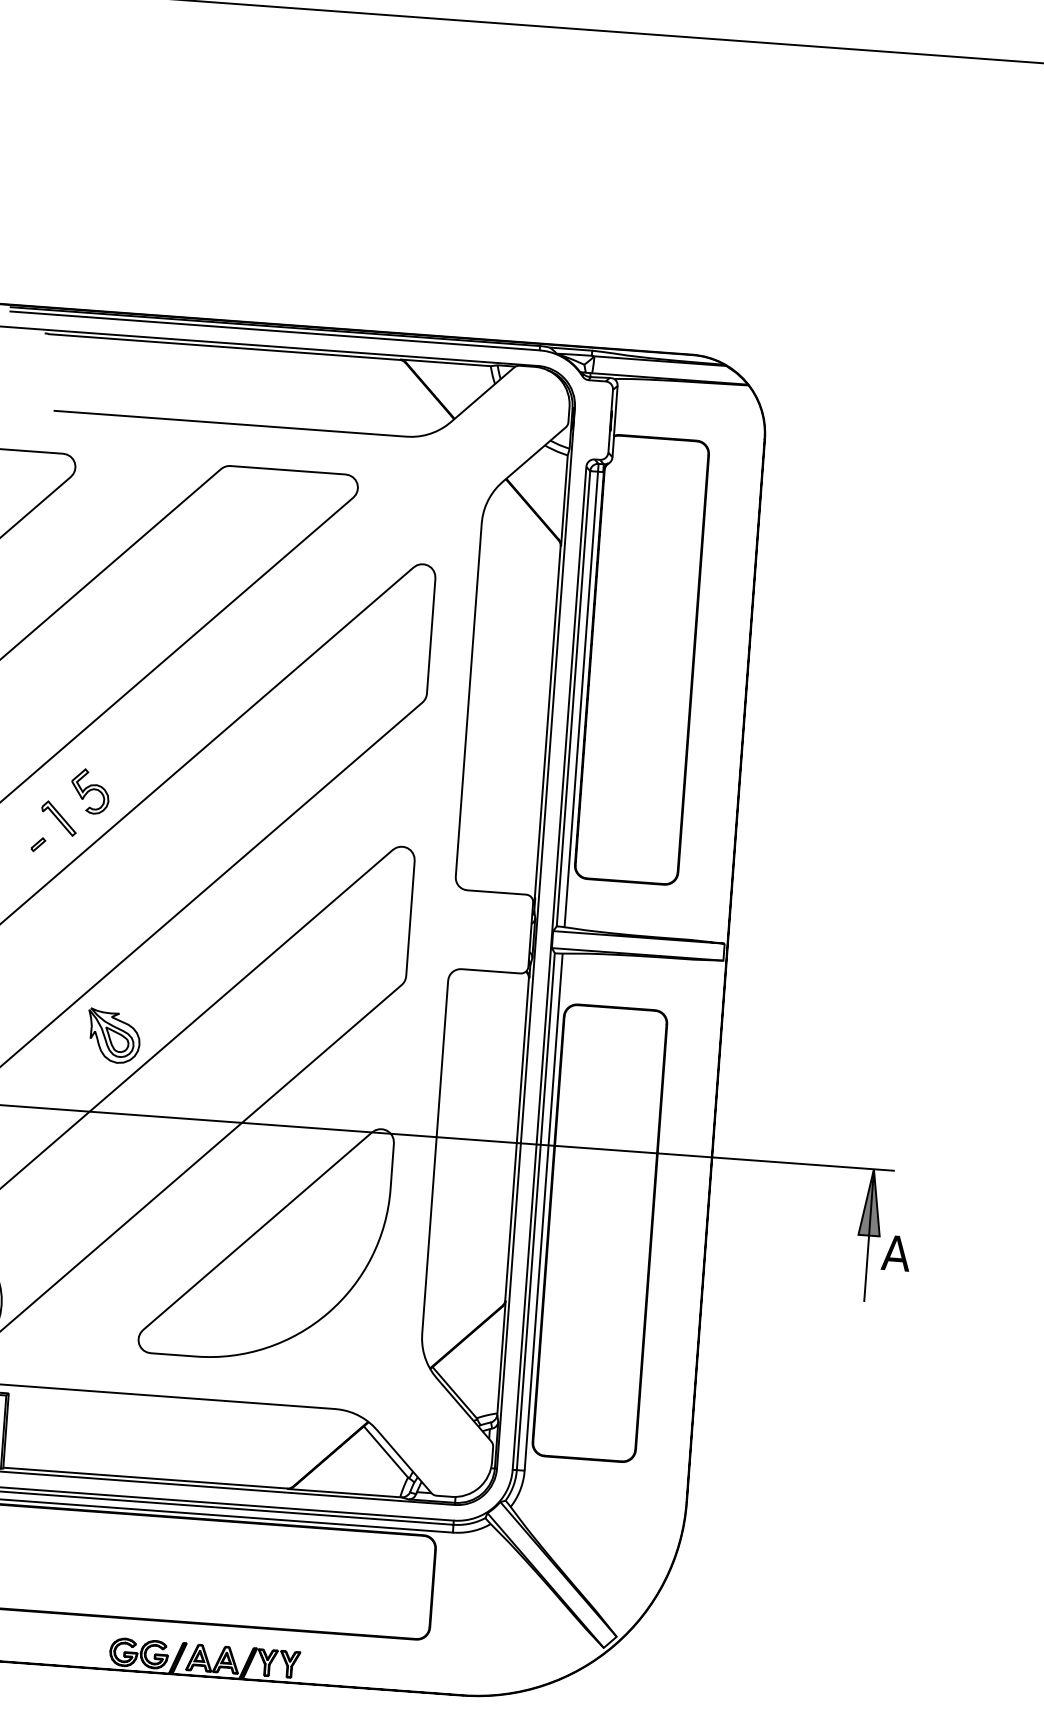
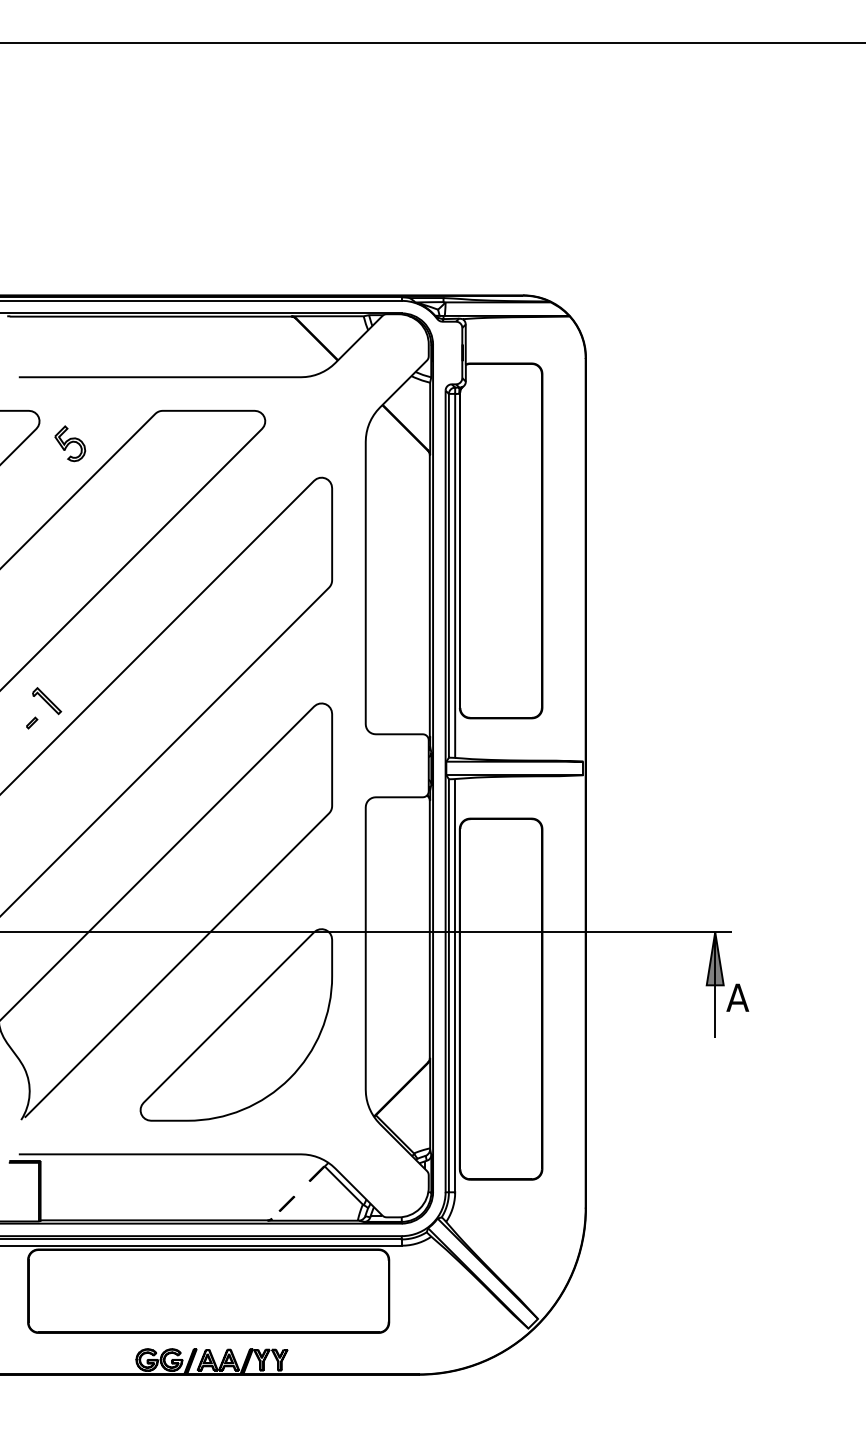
part: (90, 791) -> (70, 443), moved
part: (112, 1035) -> (102, 870), removed
line: (293, 1485) -> (272, 1217), solid -> dashed

